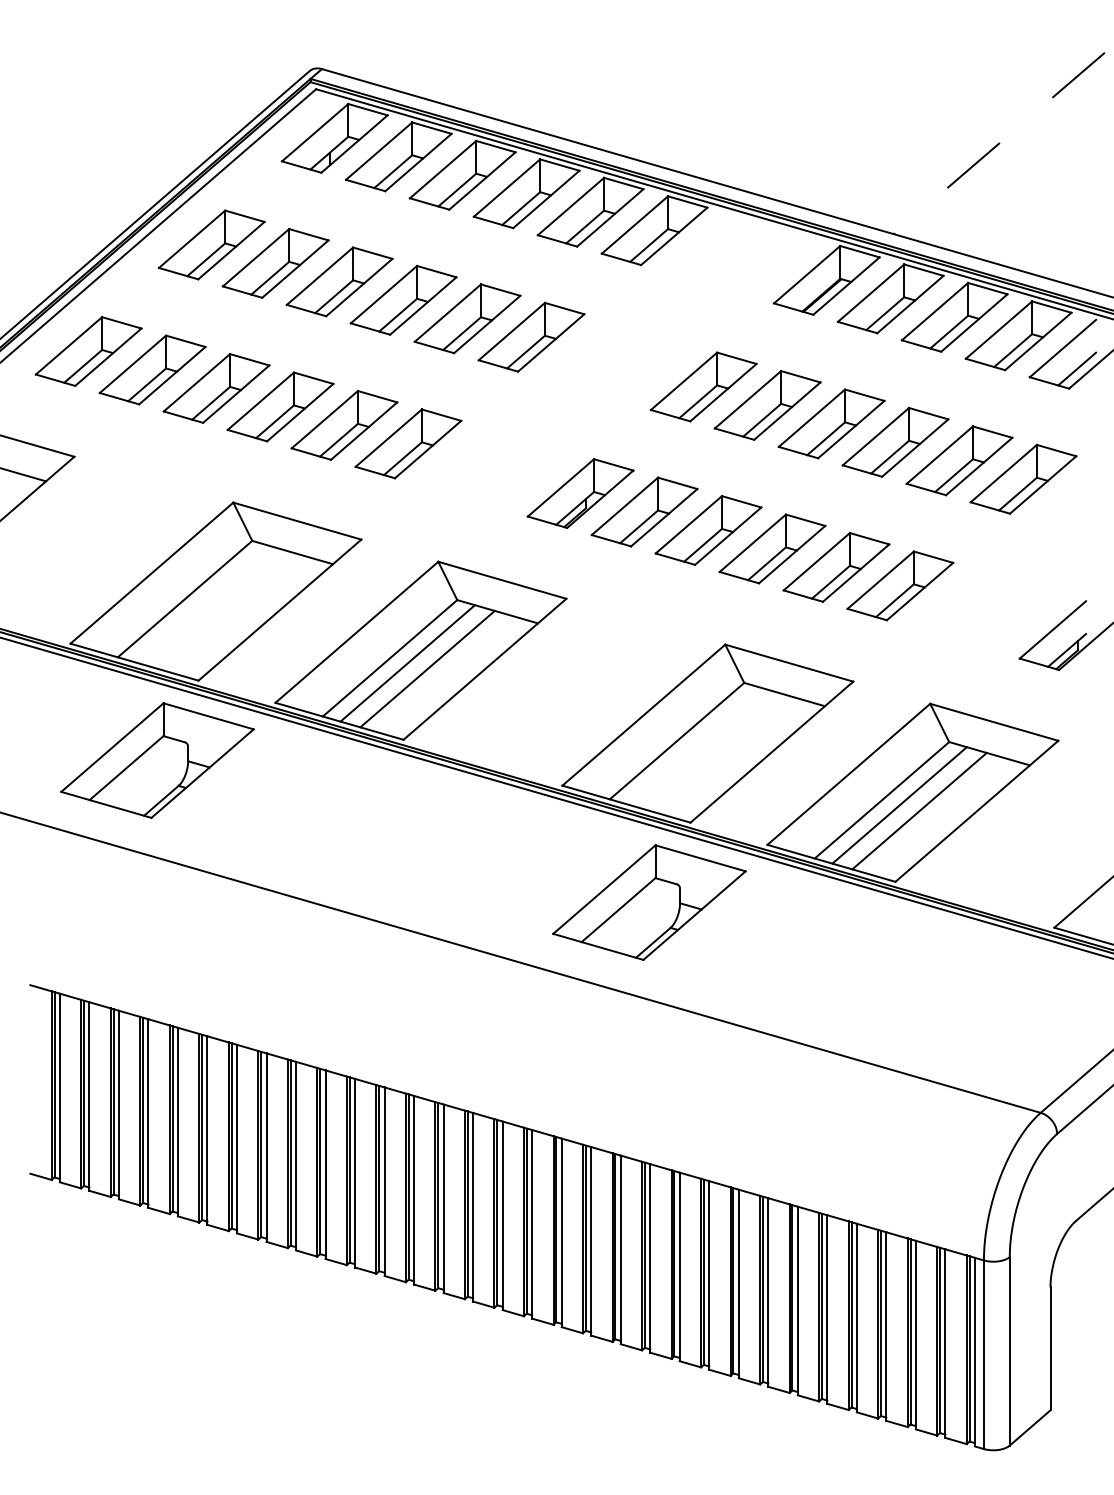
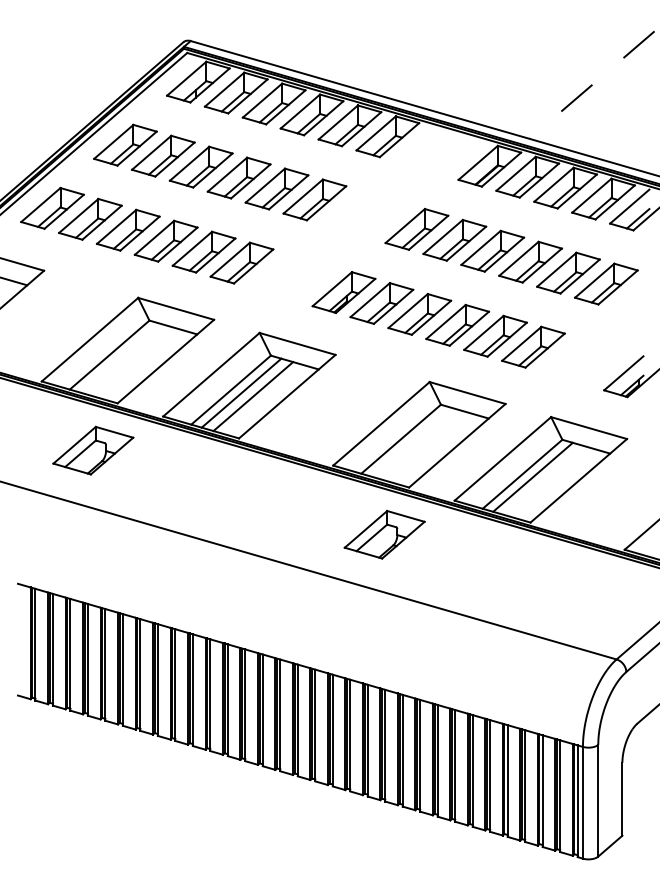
part: (157, 760) -> (93, 450), size x0.7
line: (919, 810) -> (544, 480), removed
part: (648, 901) -> (384, 534), size x0.7

